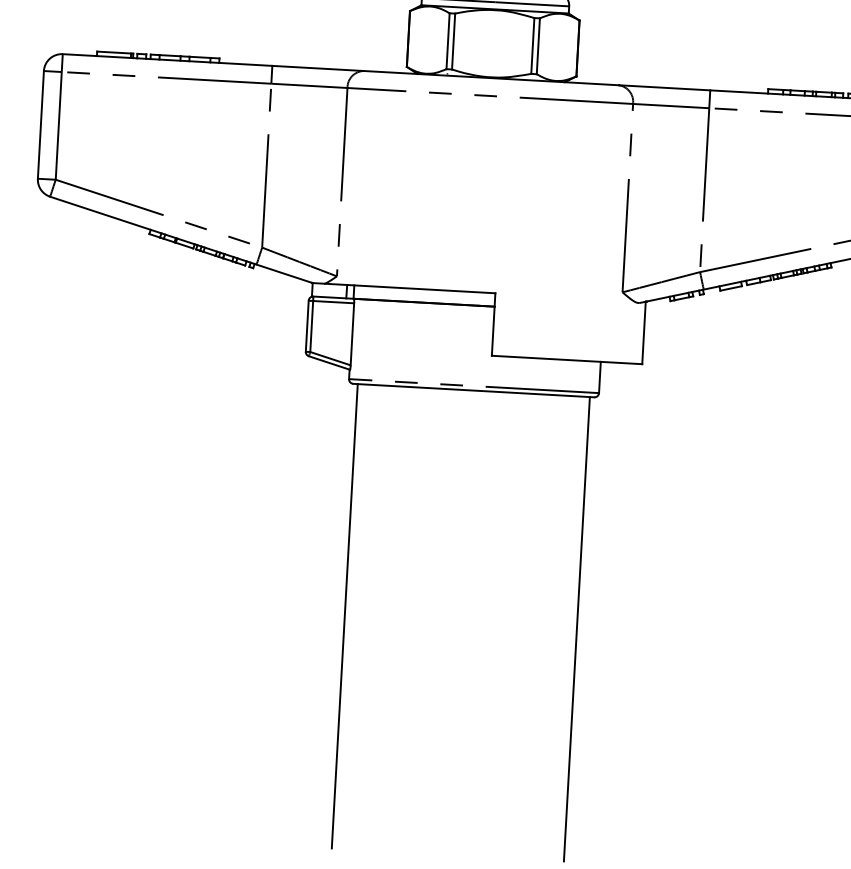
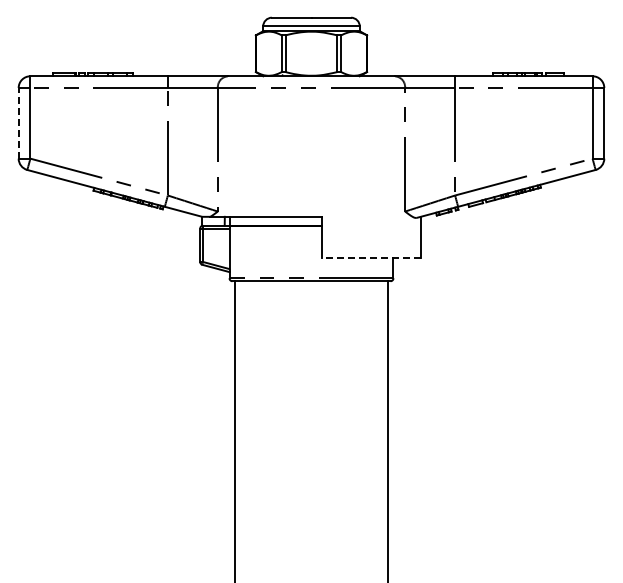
line: (40, 123) -> (18, 122), solid -> dashed
line: (565, 359) -> (370, 257), solid -> dashed

